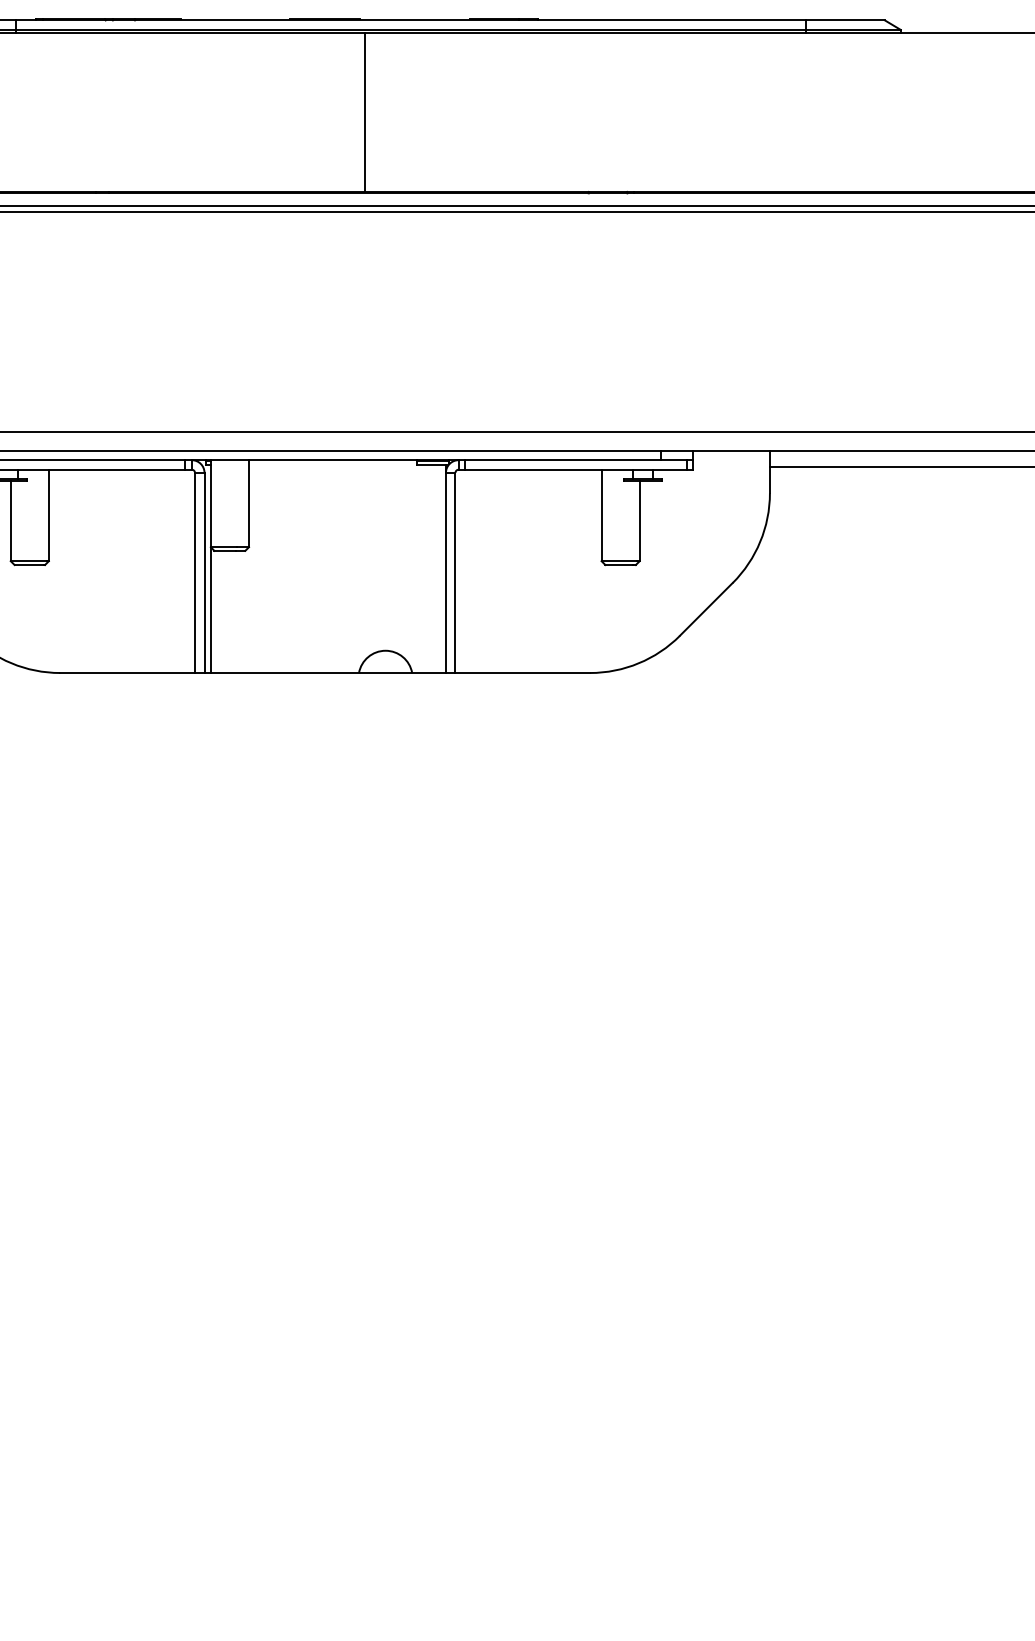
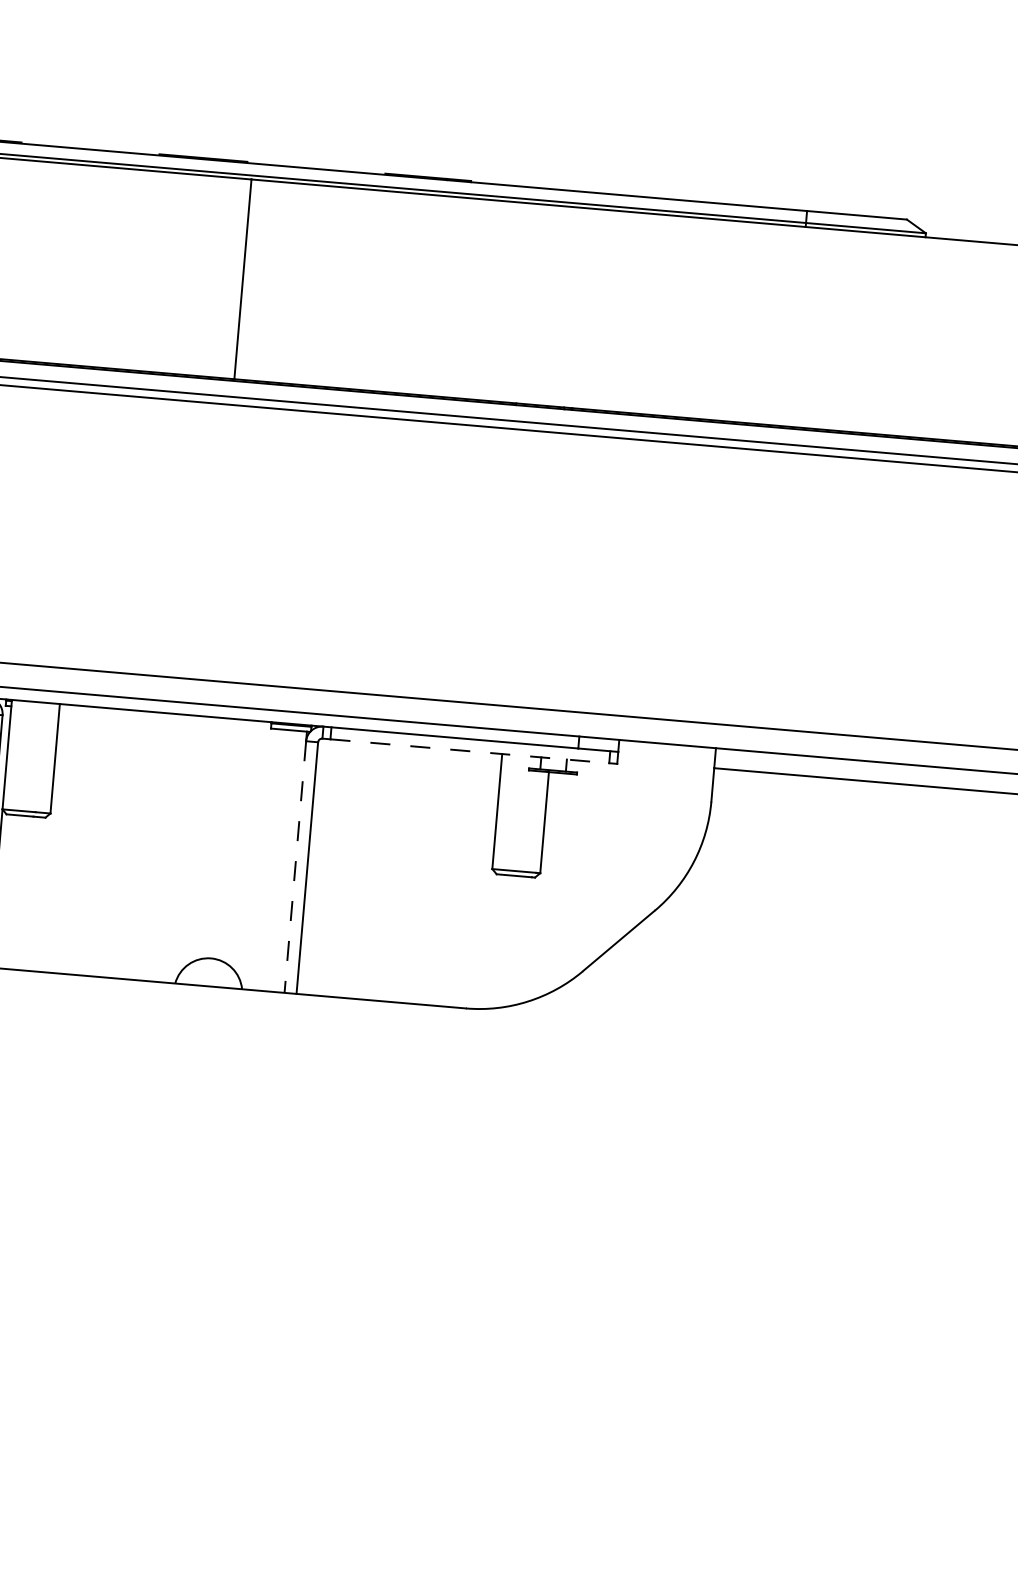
line: (575, 469) -> (469, 750), solid -> dashed
line: (445, 573) -> (294, 867), solid -> dashed

